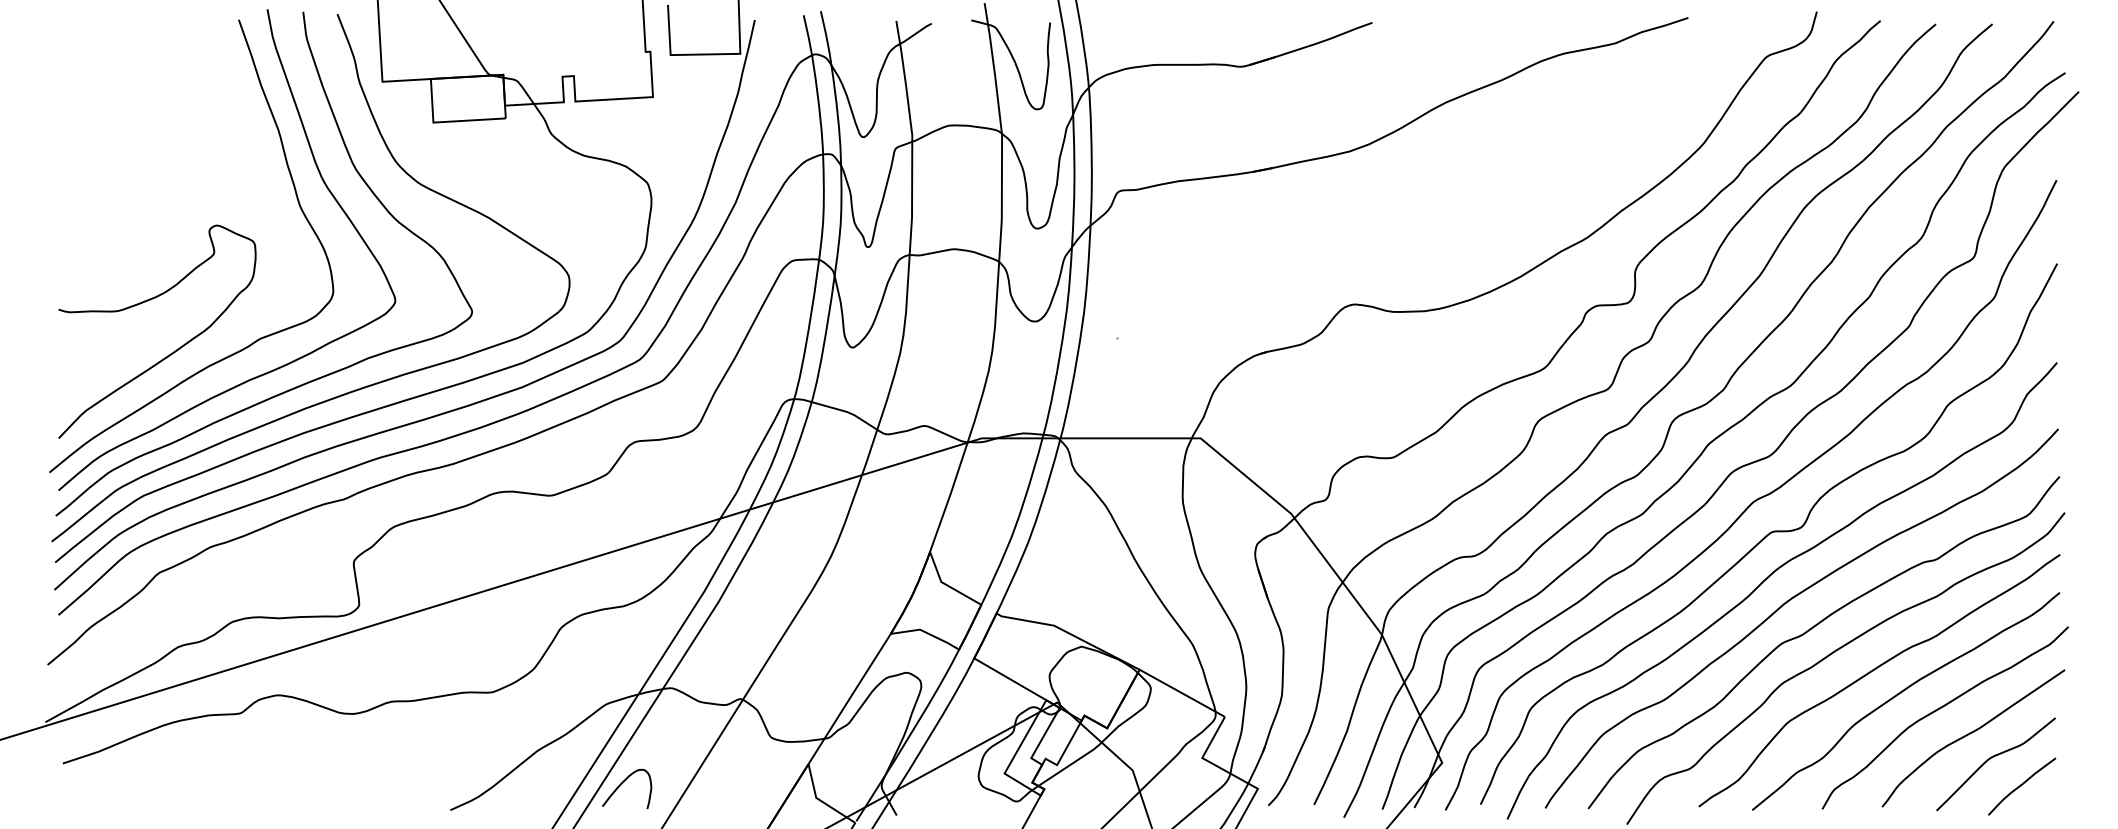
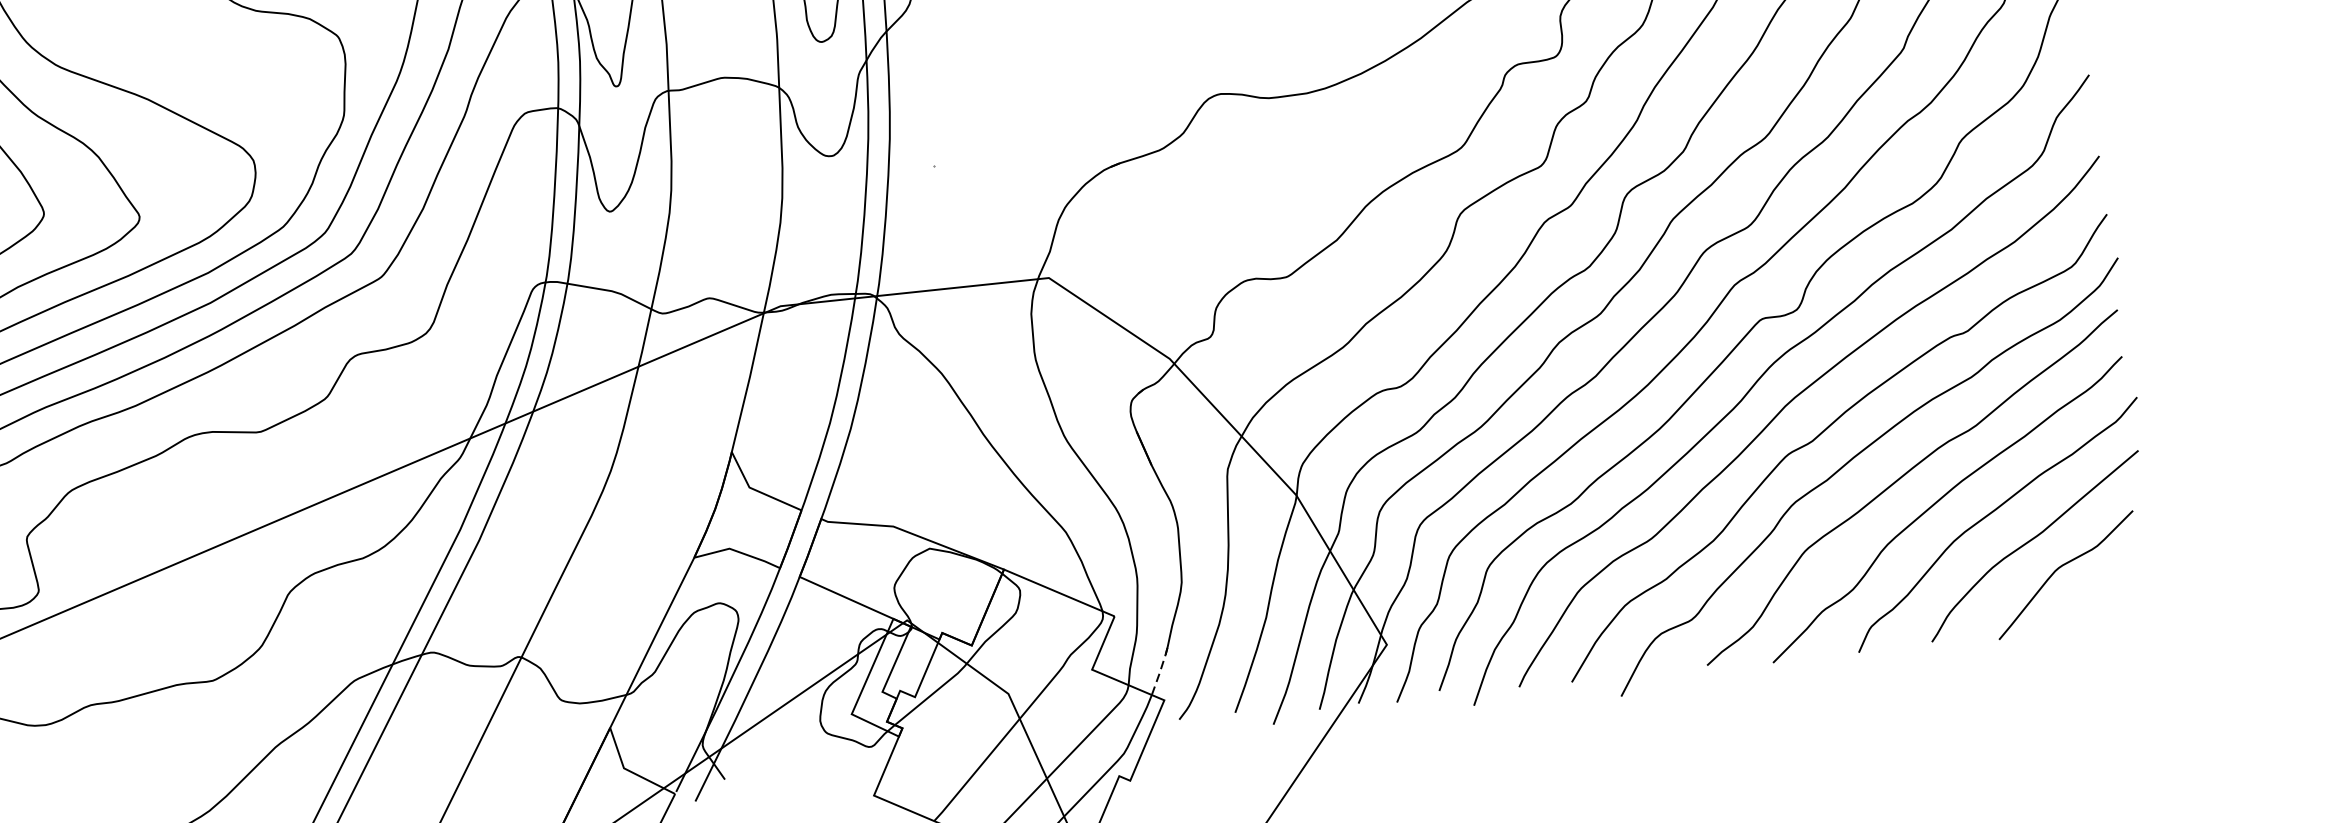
line: (1257, 765) -> (1160, 671), solid -> dashed
curve: (622, 784) -> (384, 776), removed
curve: (2022, 785) -> (2101, 597), removed

